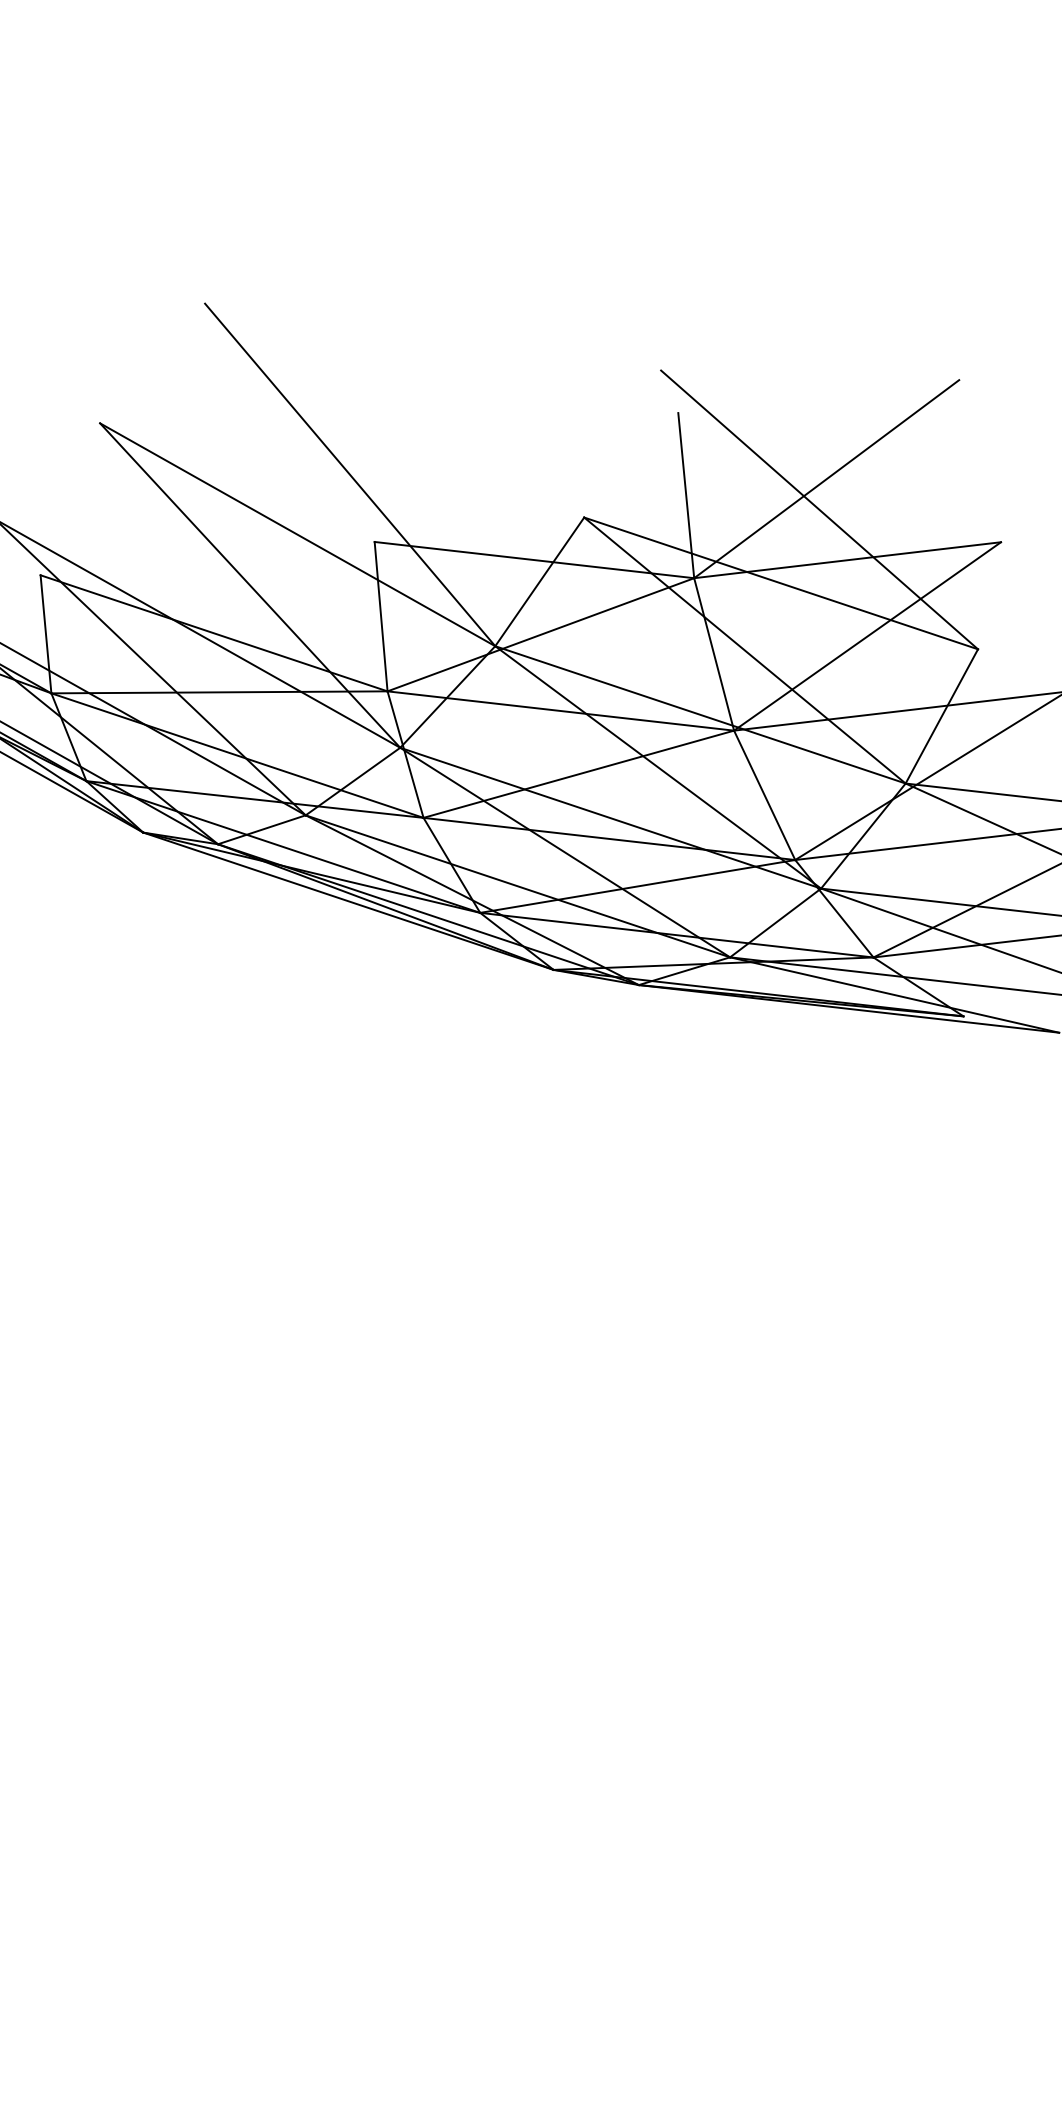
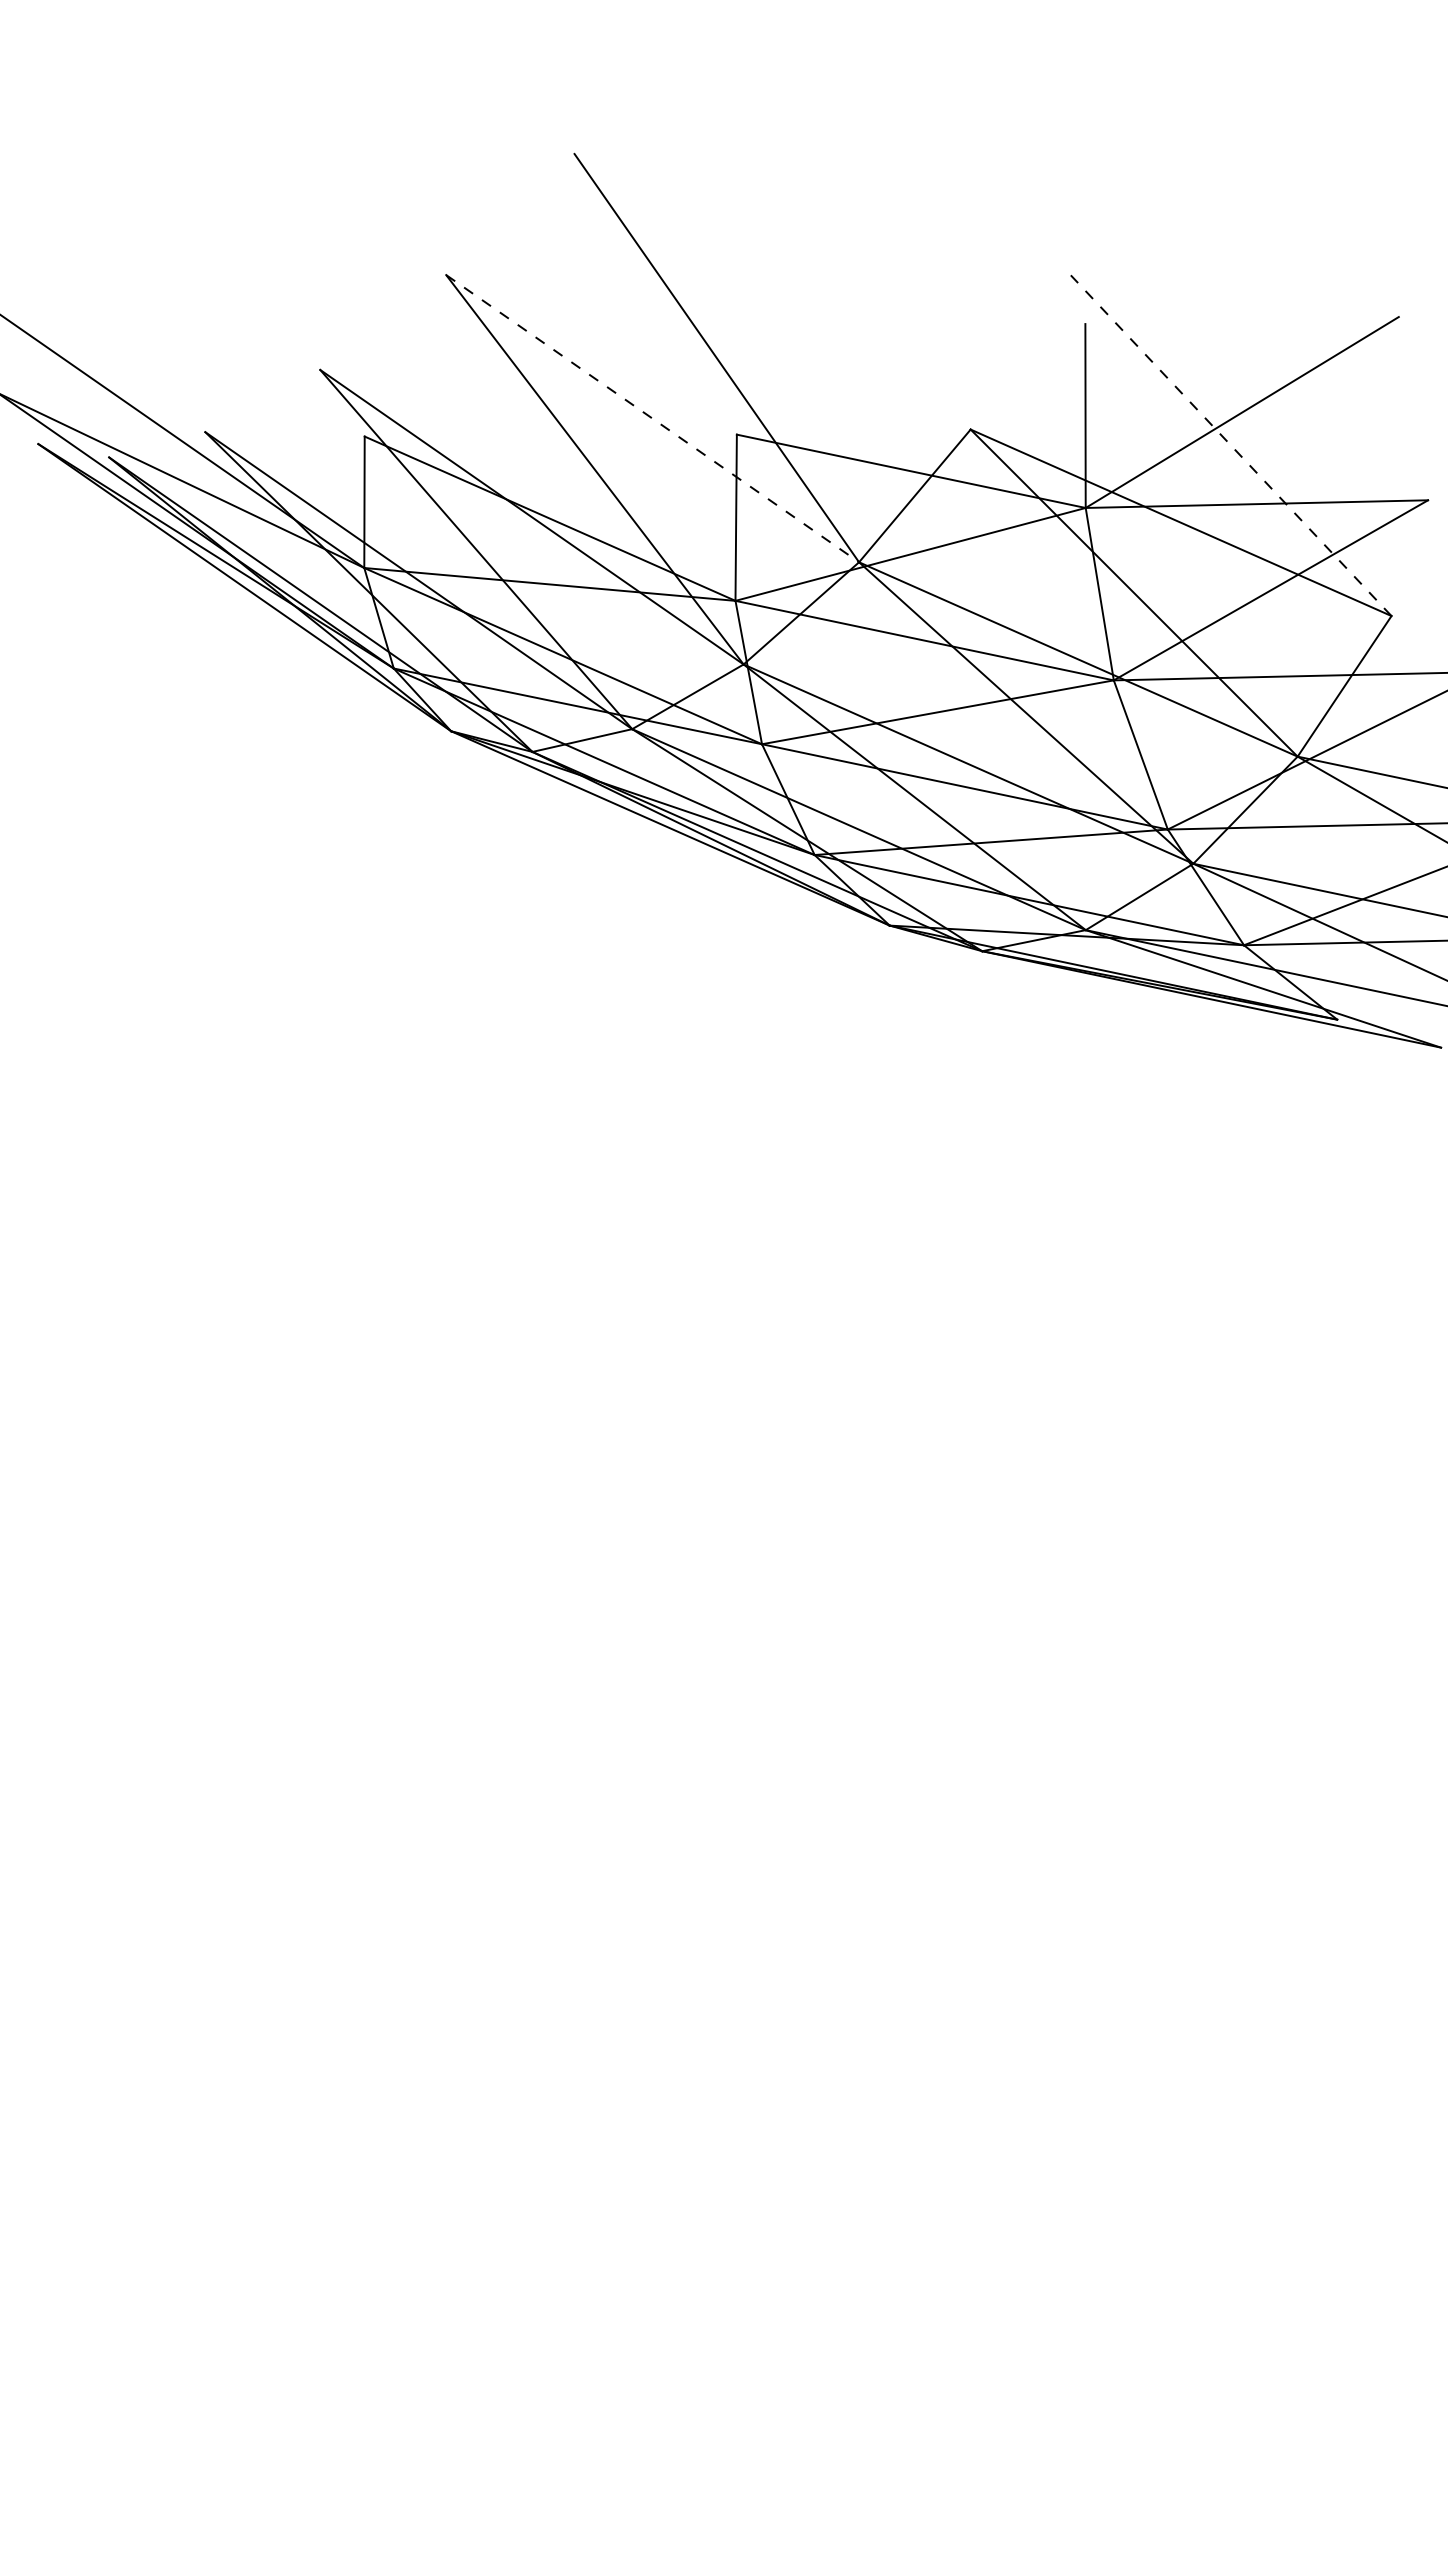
line: (819, 509) -> (1231, 445), solid -> dashed
line: (298, 534) -> (653, 418), solid -> dashed

